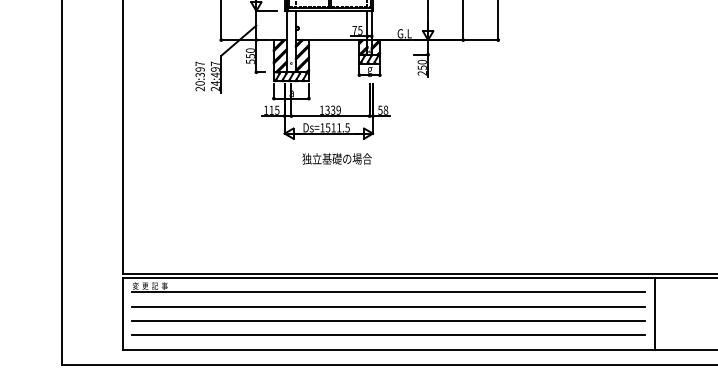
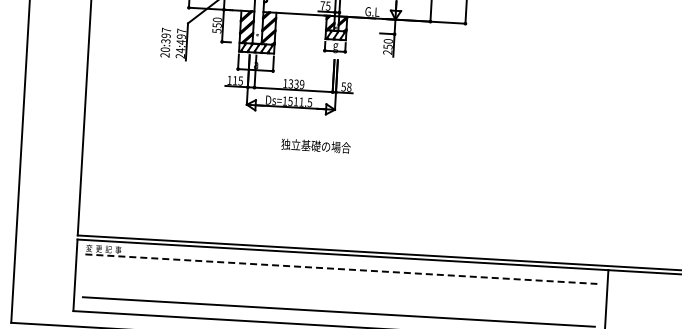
text: (336, 158) -> (315, 145), moved
line: (389, 292) -> (342, 269), solid -> dashed
line: (388, 306) -> (340, 283), removed
line: (388, 320) -> (339, 297), removed

